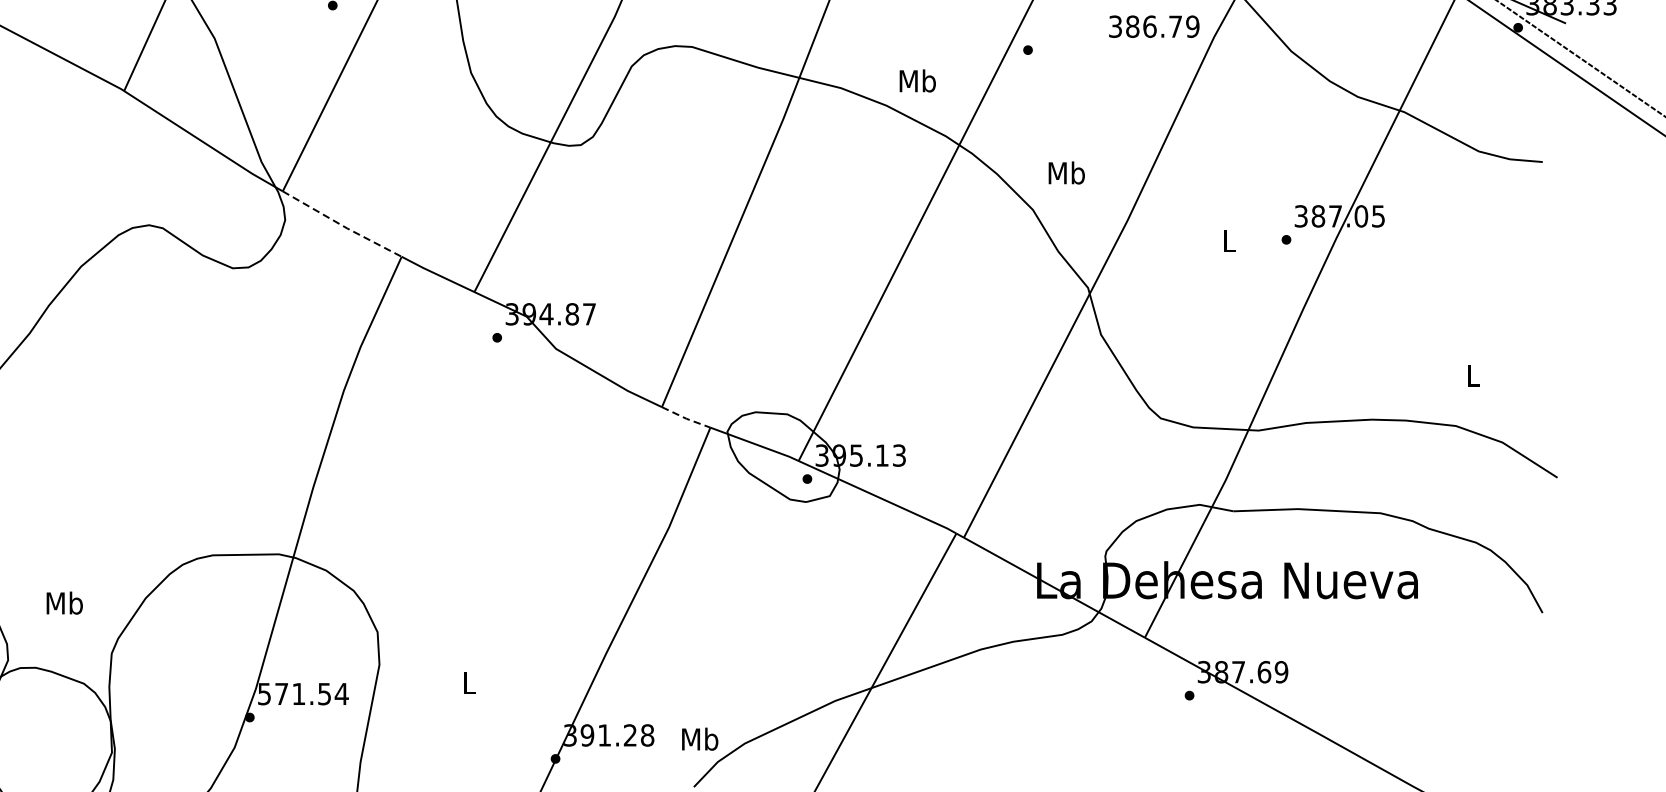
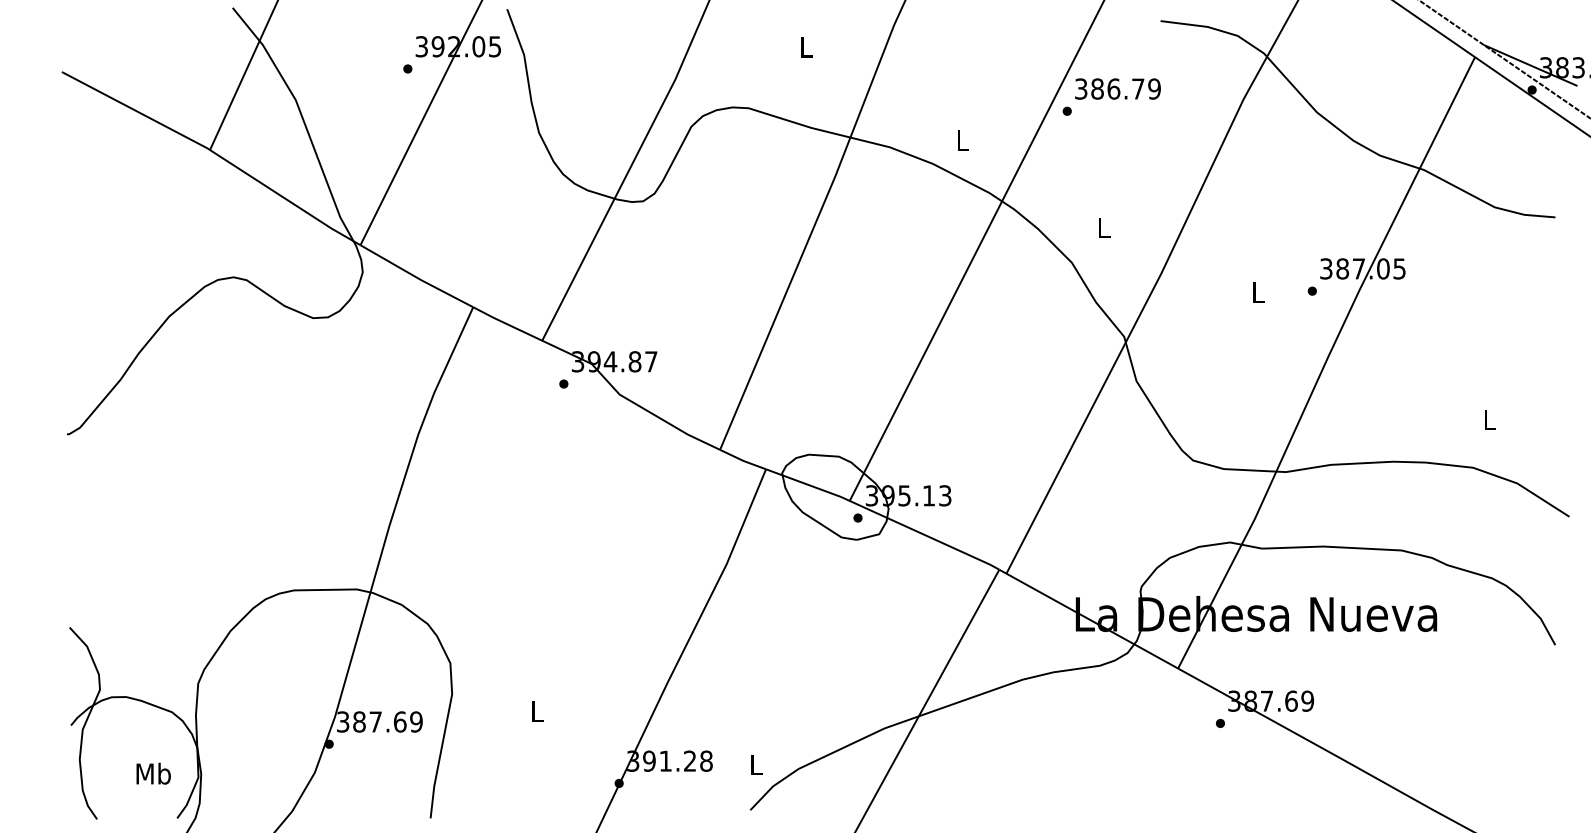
text: (1153, 26) -> (1117, 88), moved
text: (917, 80) -> (962, 140), Mb -> L
text: (1066, 172) -> (1103, 227), Mb -> L
line: (342, 225) -> (417, 277), dashed -> solid
line: (686, 418) -> (743, 460), dashed -> solid
text: (64, 602) -> (153, 773), moved
text: (303, 693) -> (380, 721), 571.54 -> 387.69
text: (700, 738) -> (756, 764), Mb -> L

